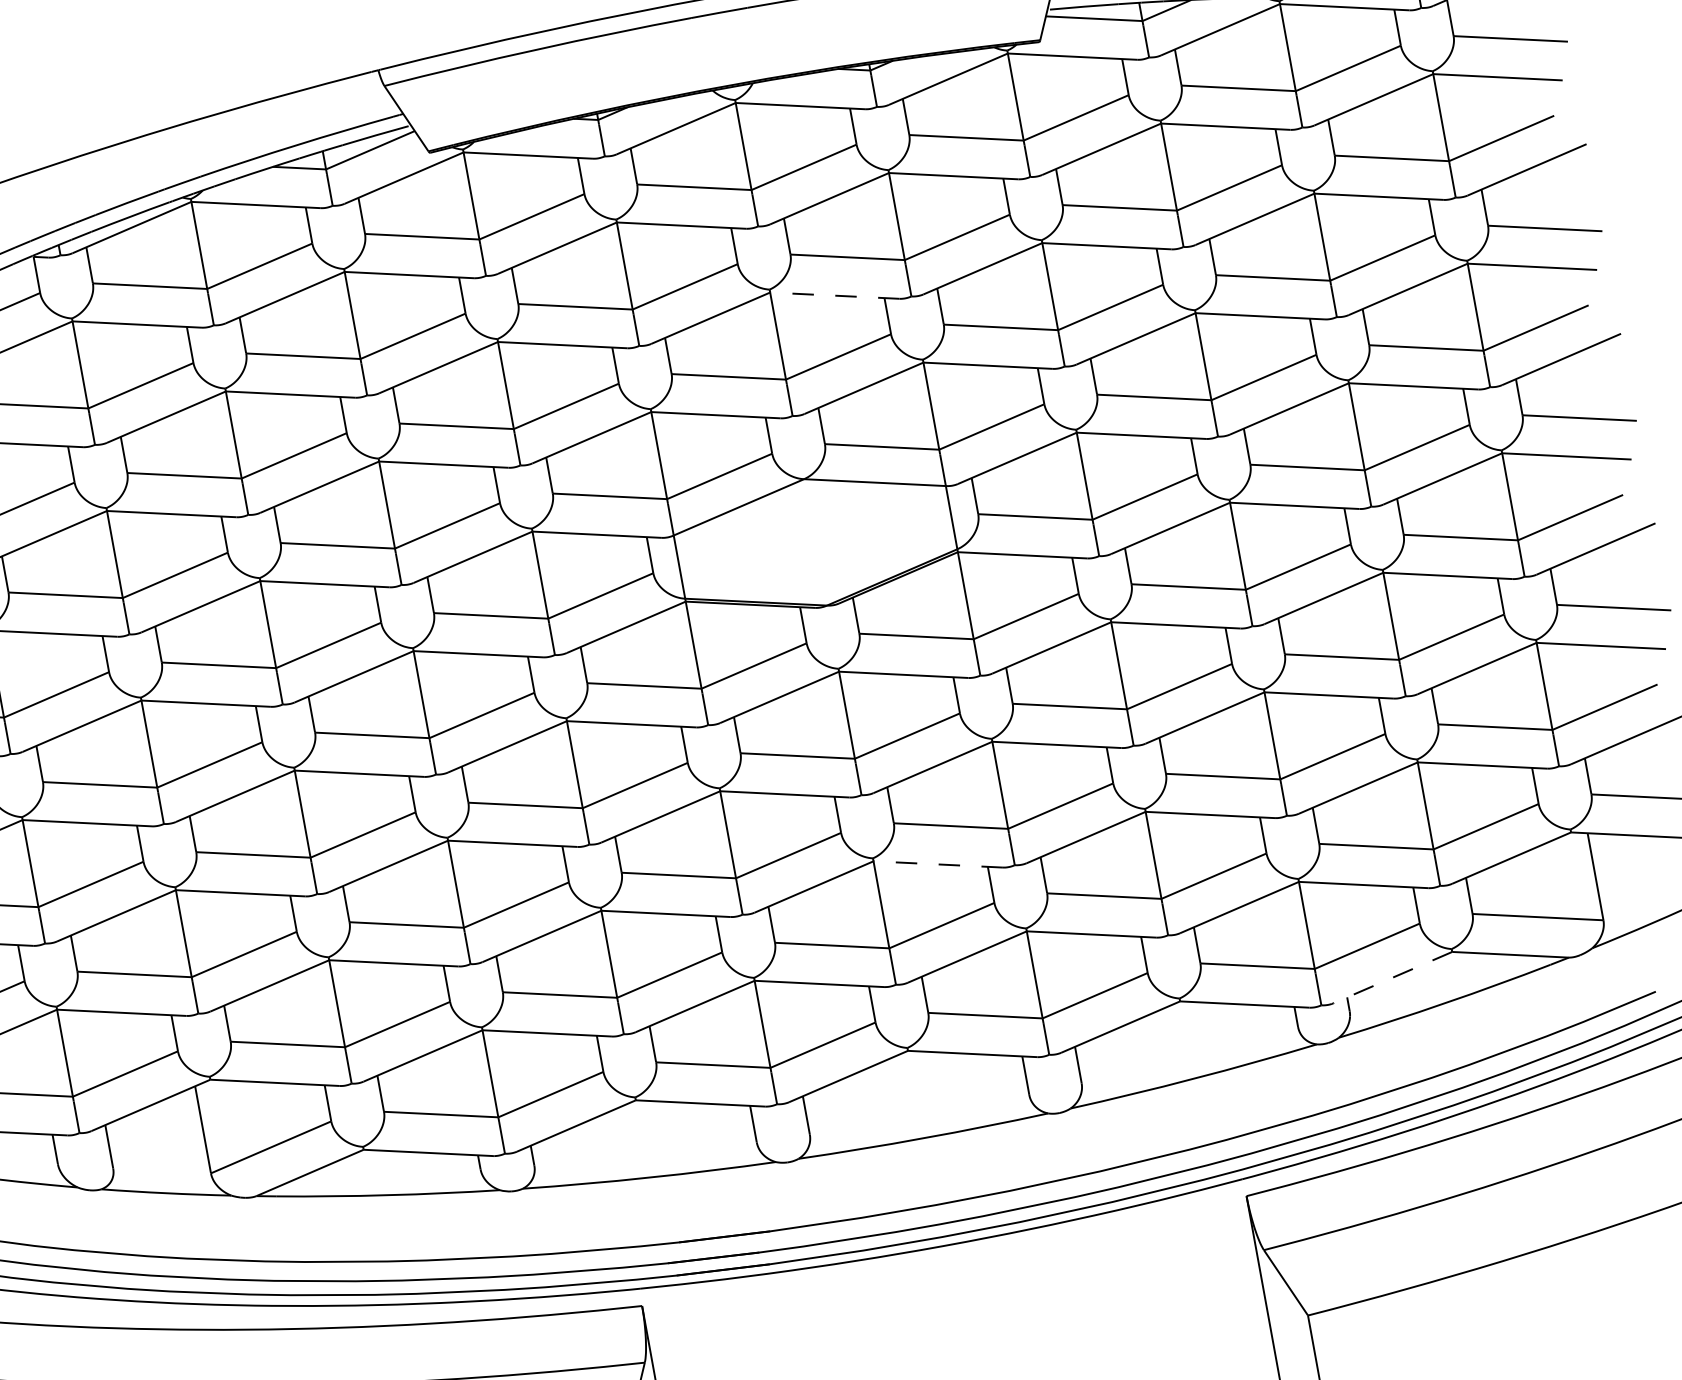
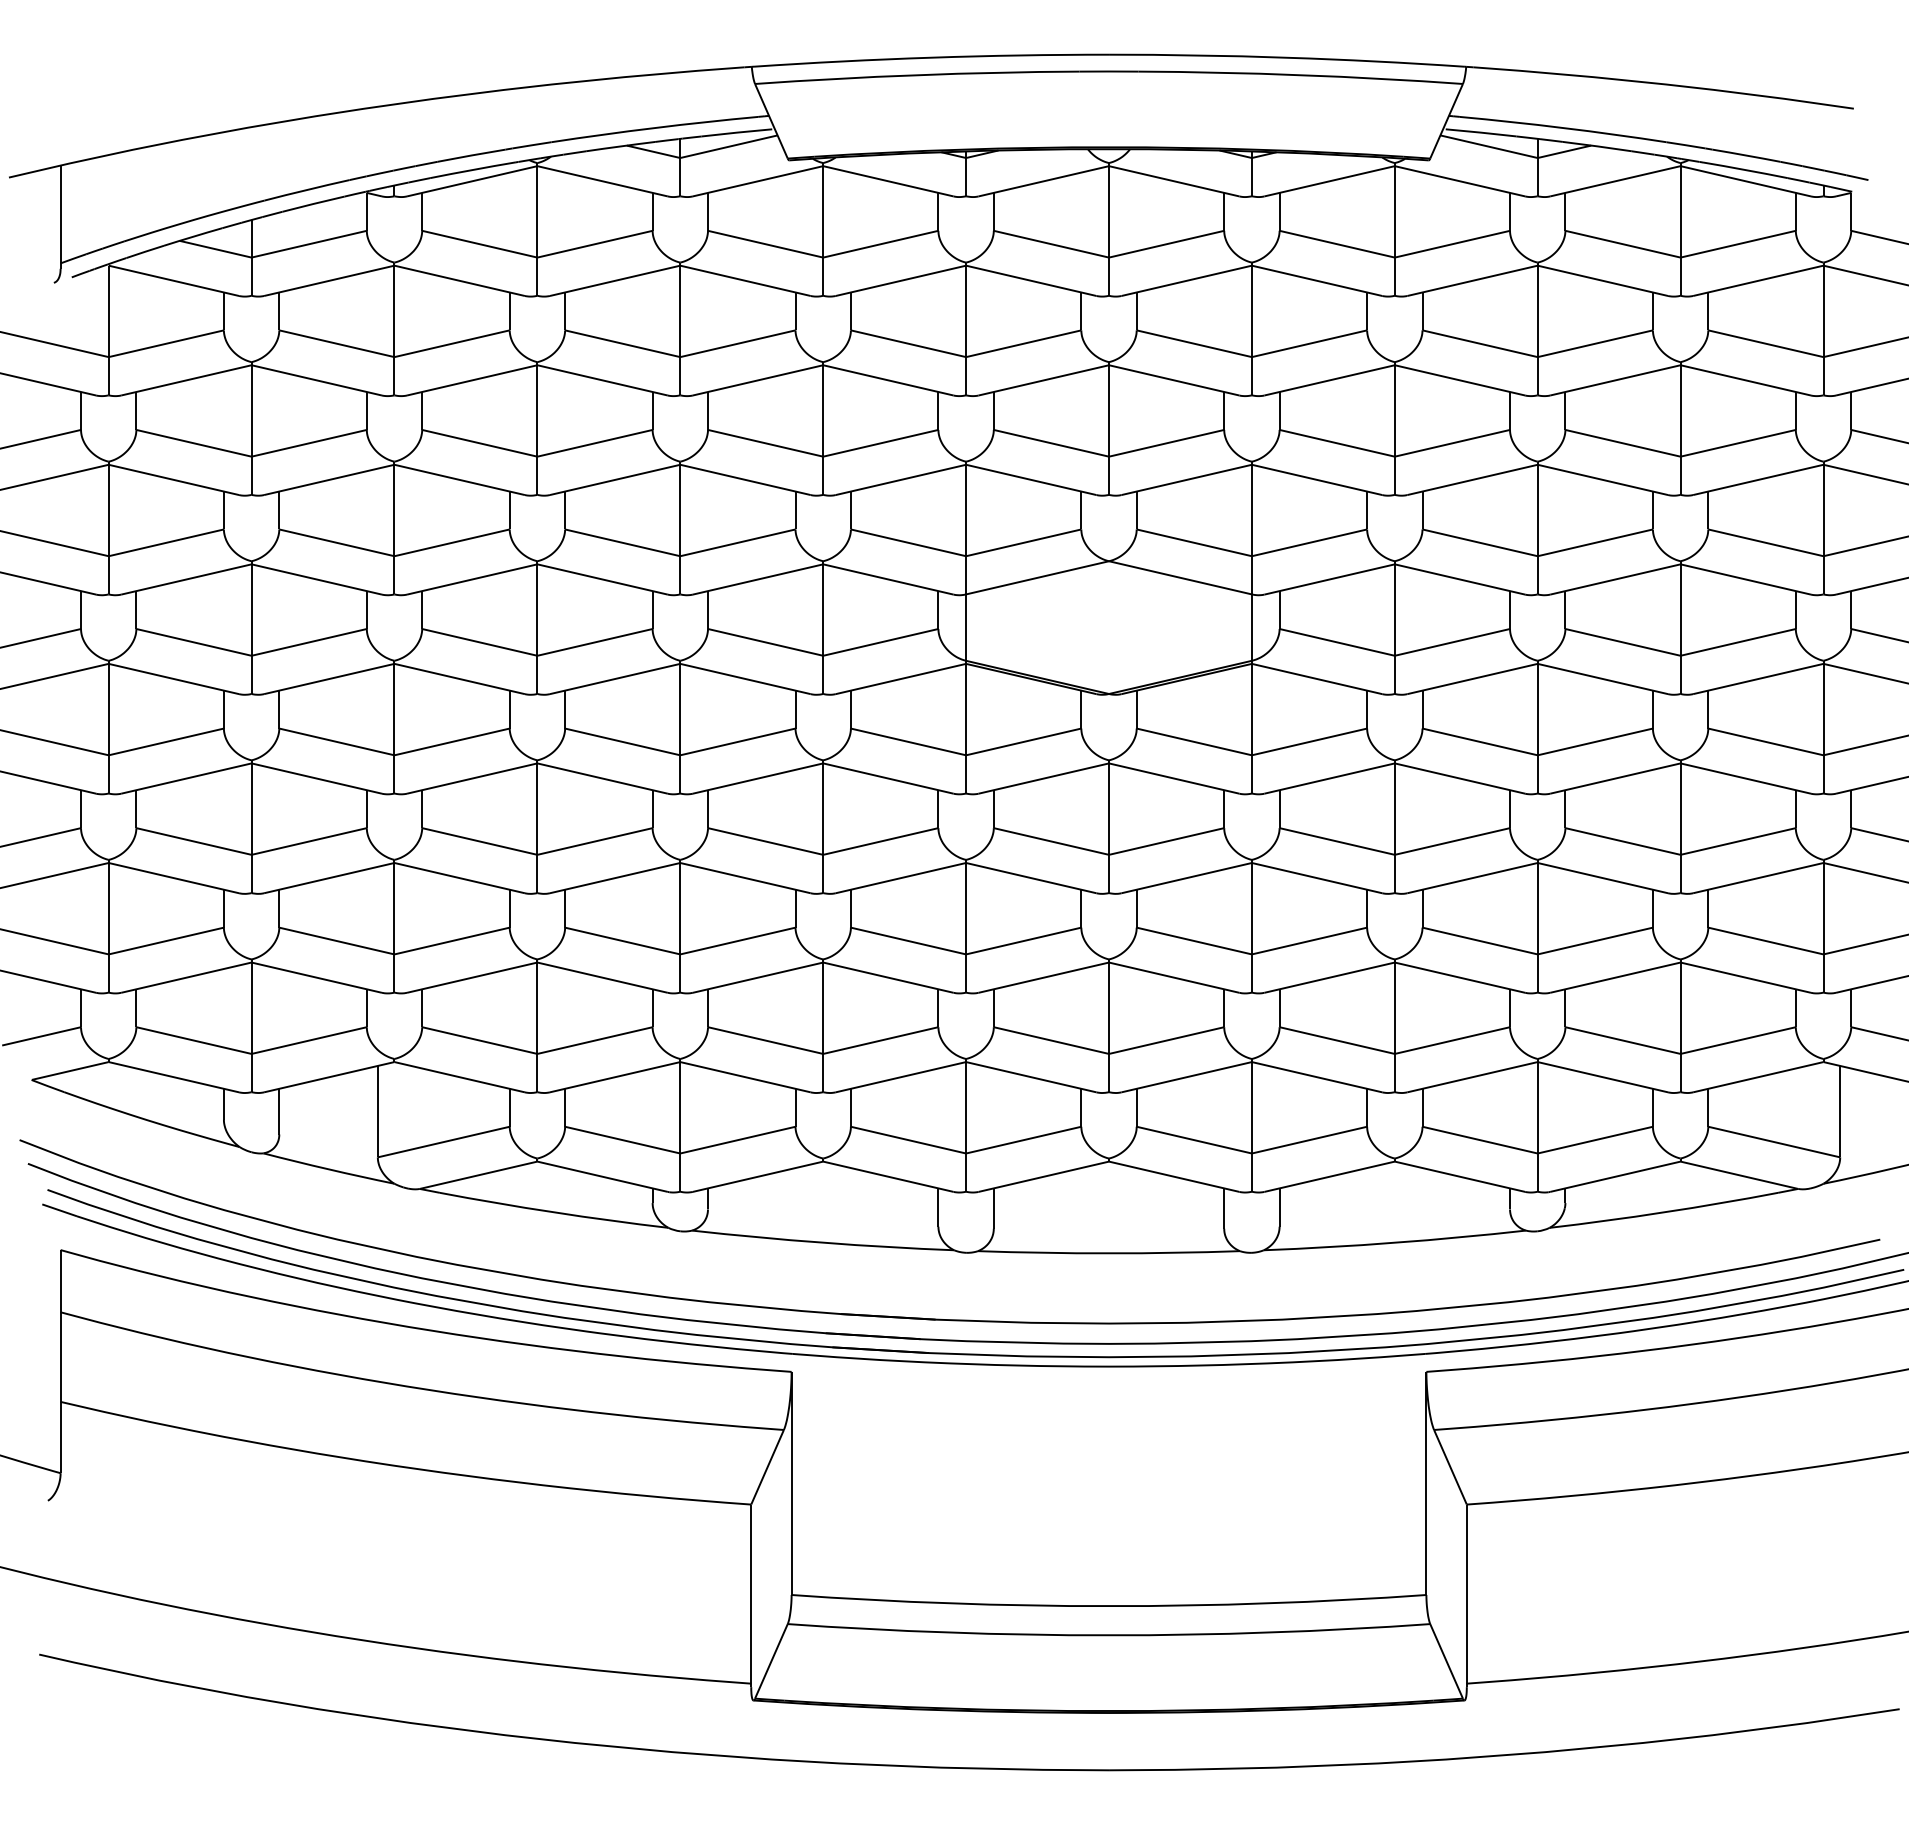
line: (835, 295) -> (1174, 380), dashed -> solid
line: (938, 864) -> (1174, 977), dashed -> solid
line: (1392, 977) -> (1615, 1176), dashed -> solid

